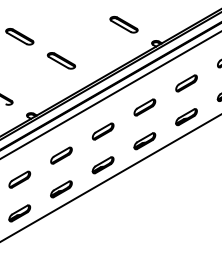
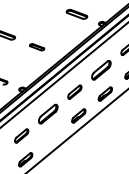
part: (61, 60) -> (37, 46), size x0.7
part: (144, 107) -> (101, 70), size x1.4
part: (61, 155) -> (48, 114), size x1.4
part: (61, 189) -> (52, 137), removed

